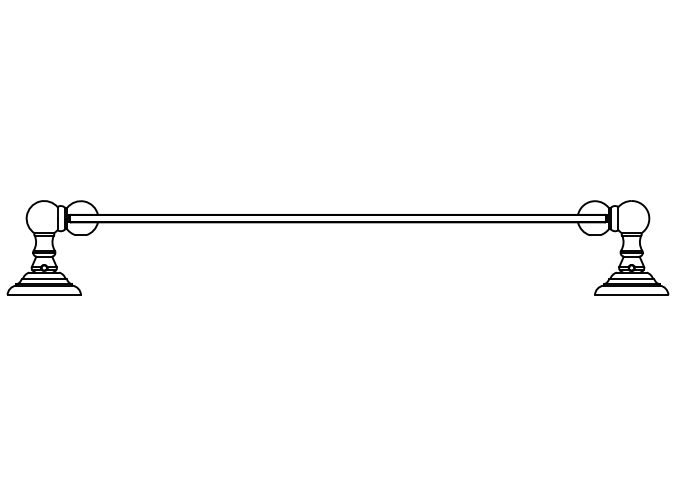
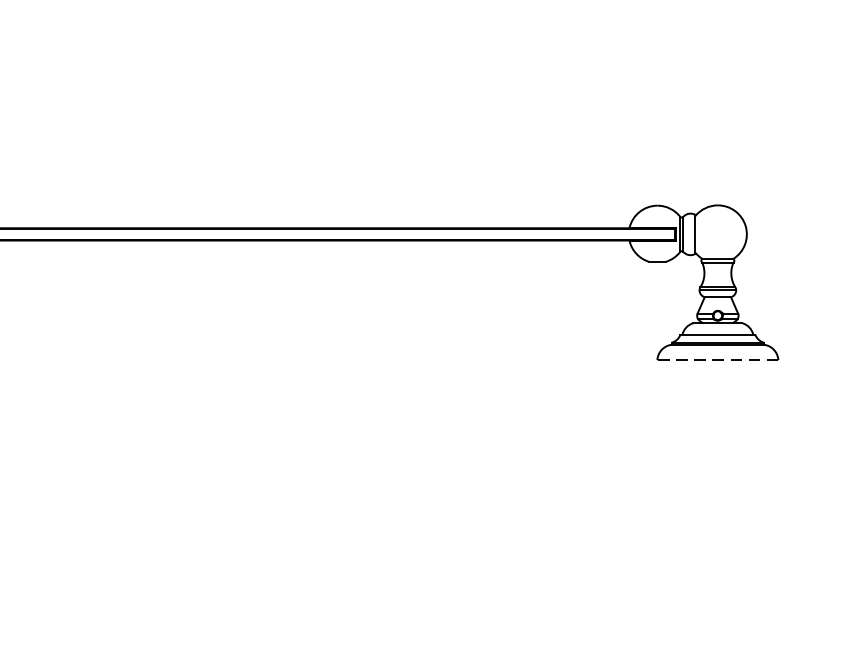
line: (631, 294) -> (717, 359), solid -> dashed

